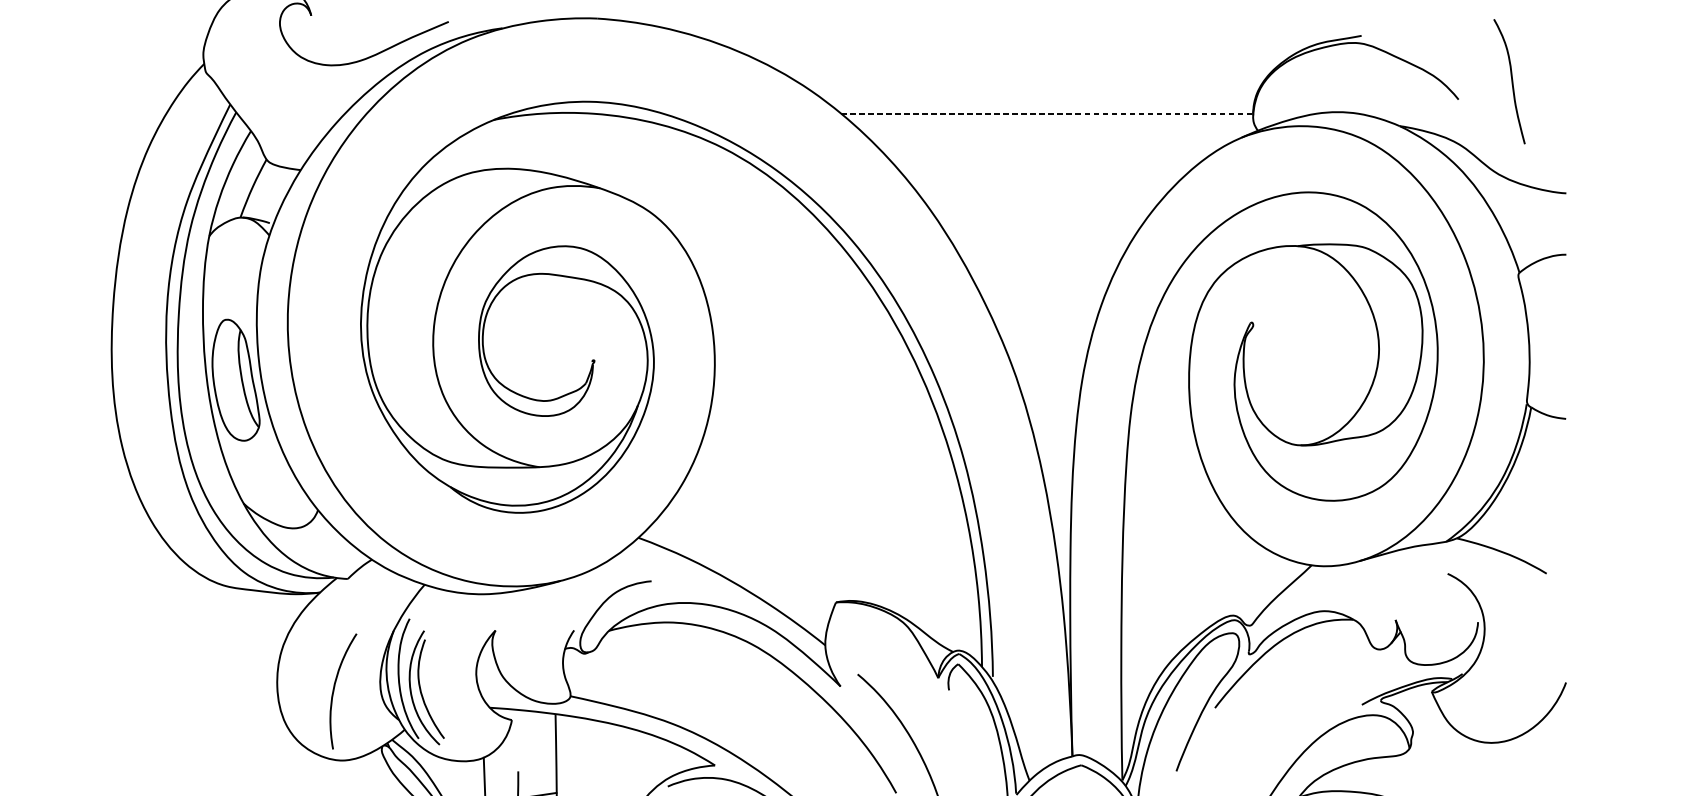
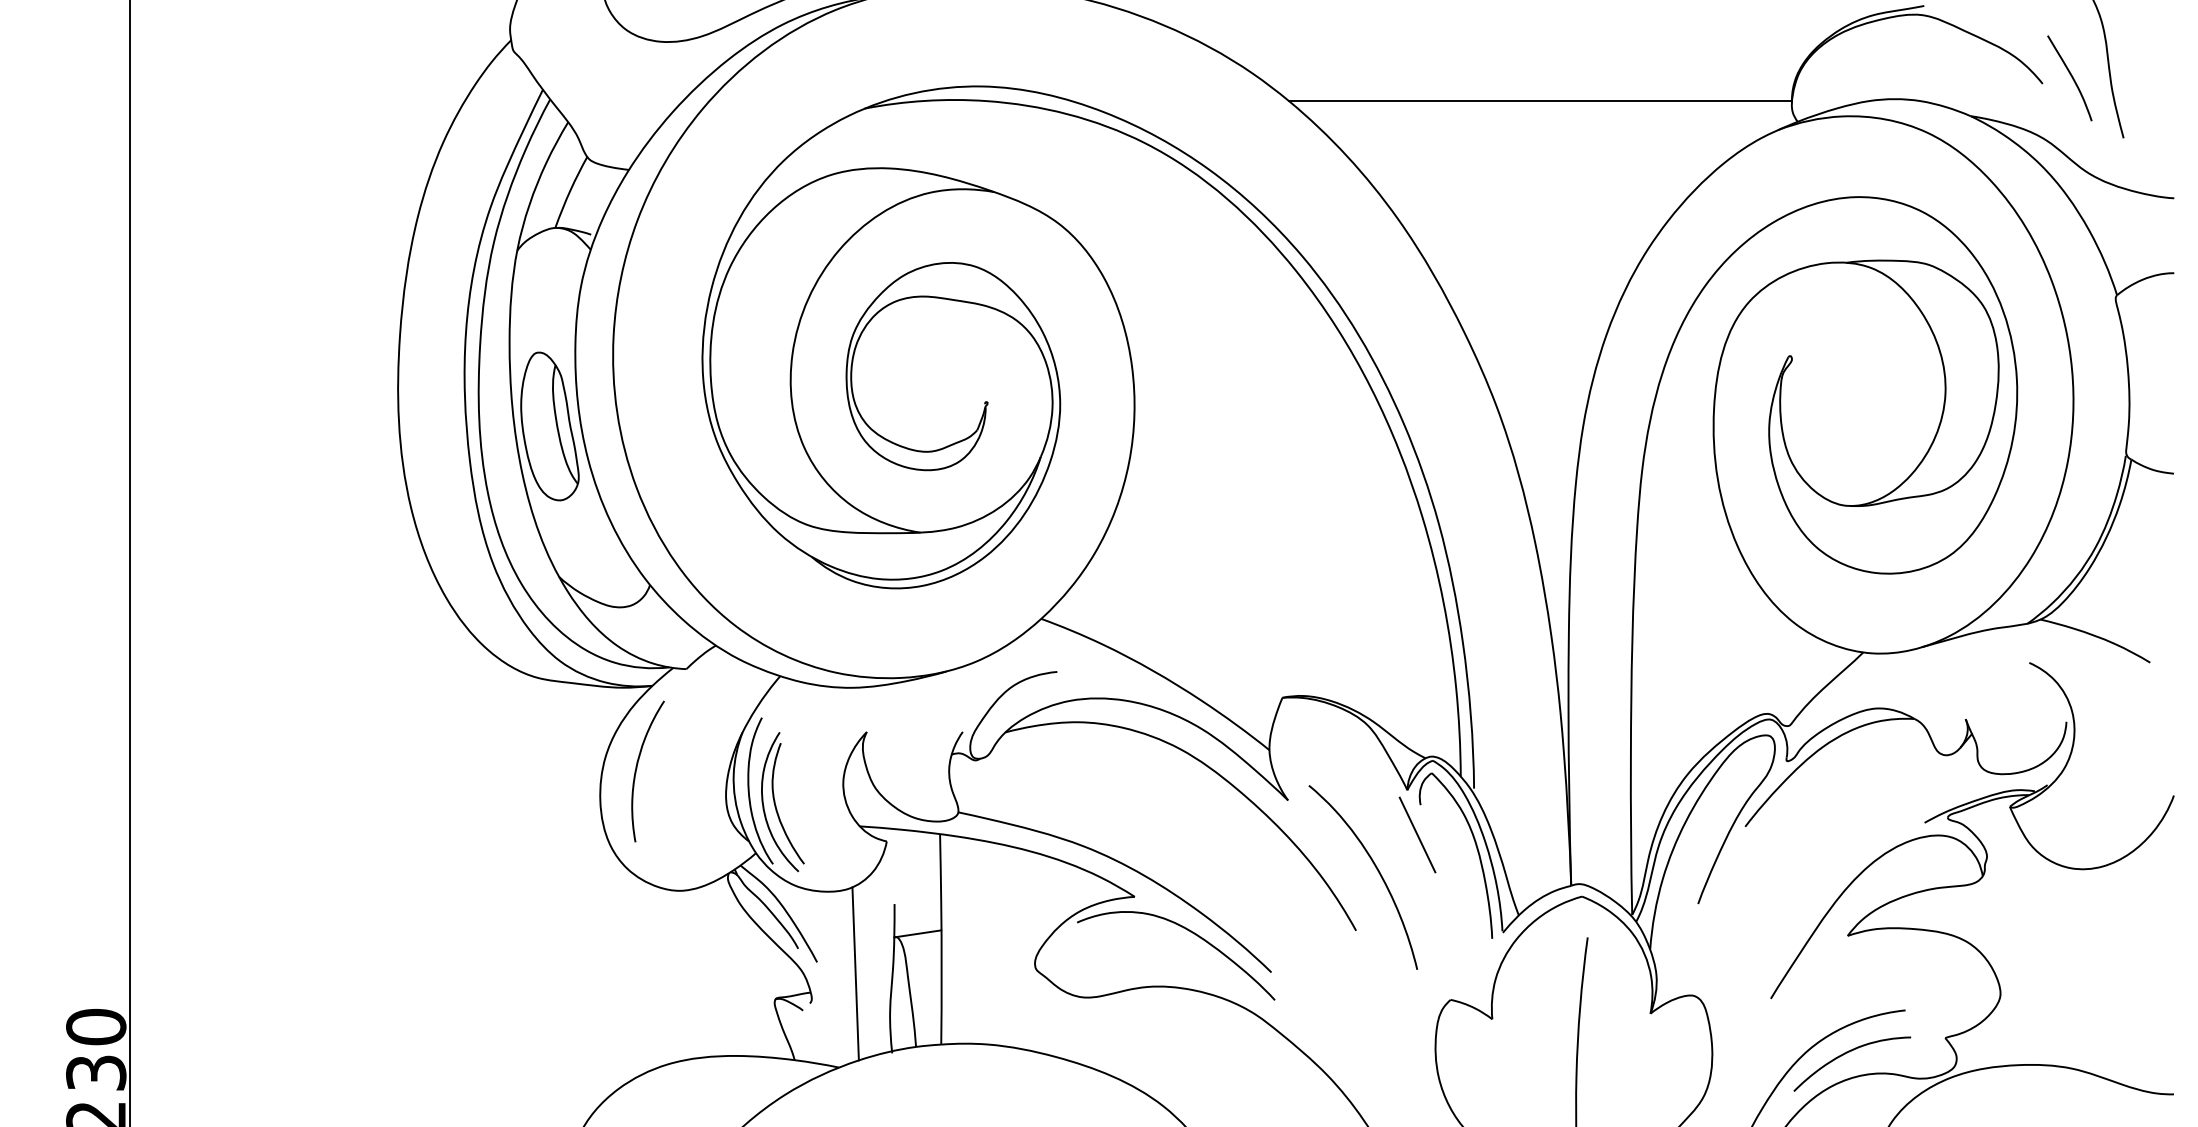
curve: (1482, 94) -> (2071, 77), added
line: (1047, 114) -> (1540, 101), dashed -> solid
curve: (334, 689) -> (637, 768), moved
line: (946, 714) -> (1417, 834), added

